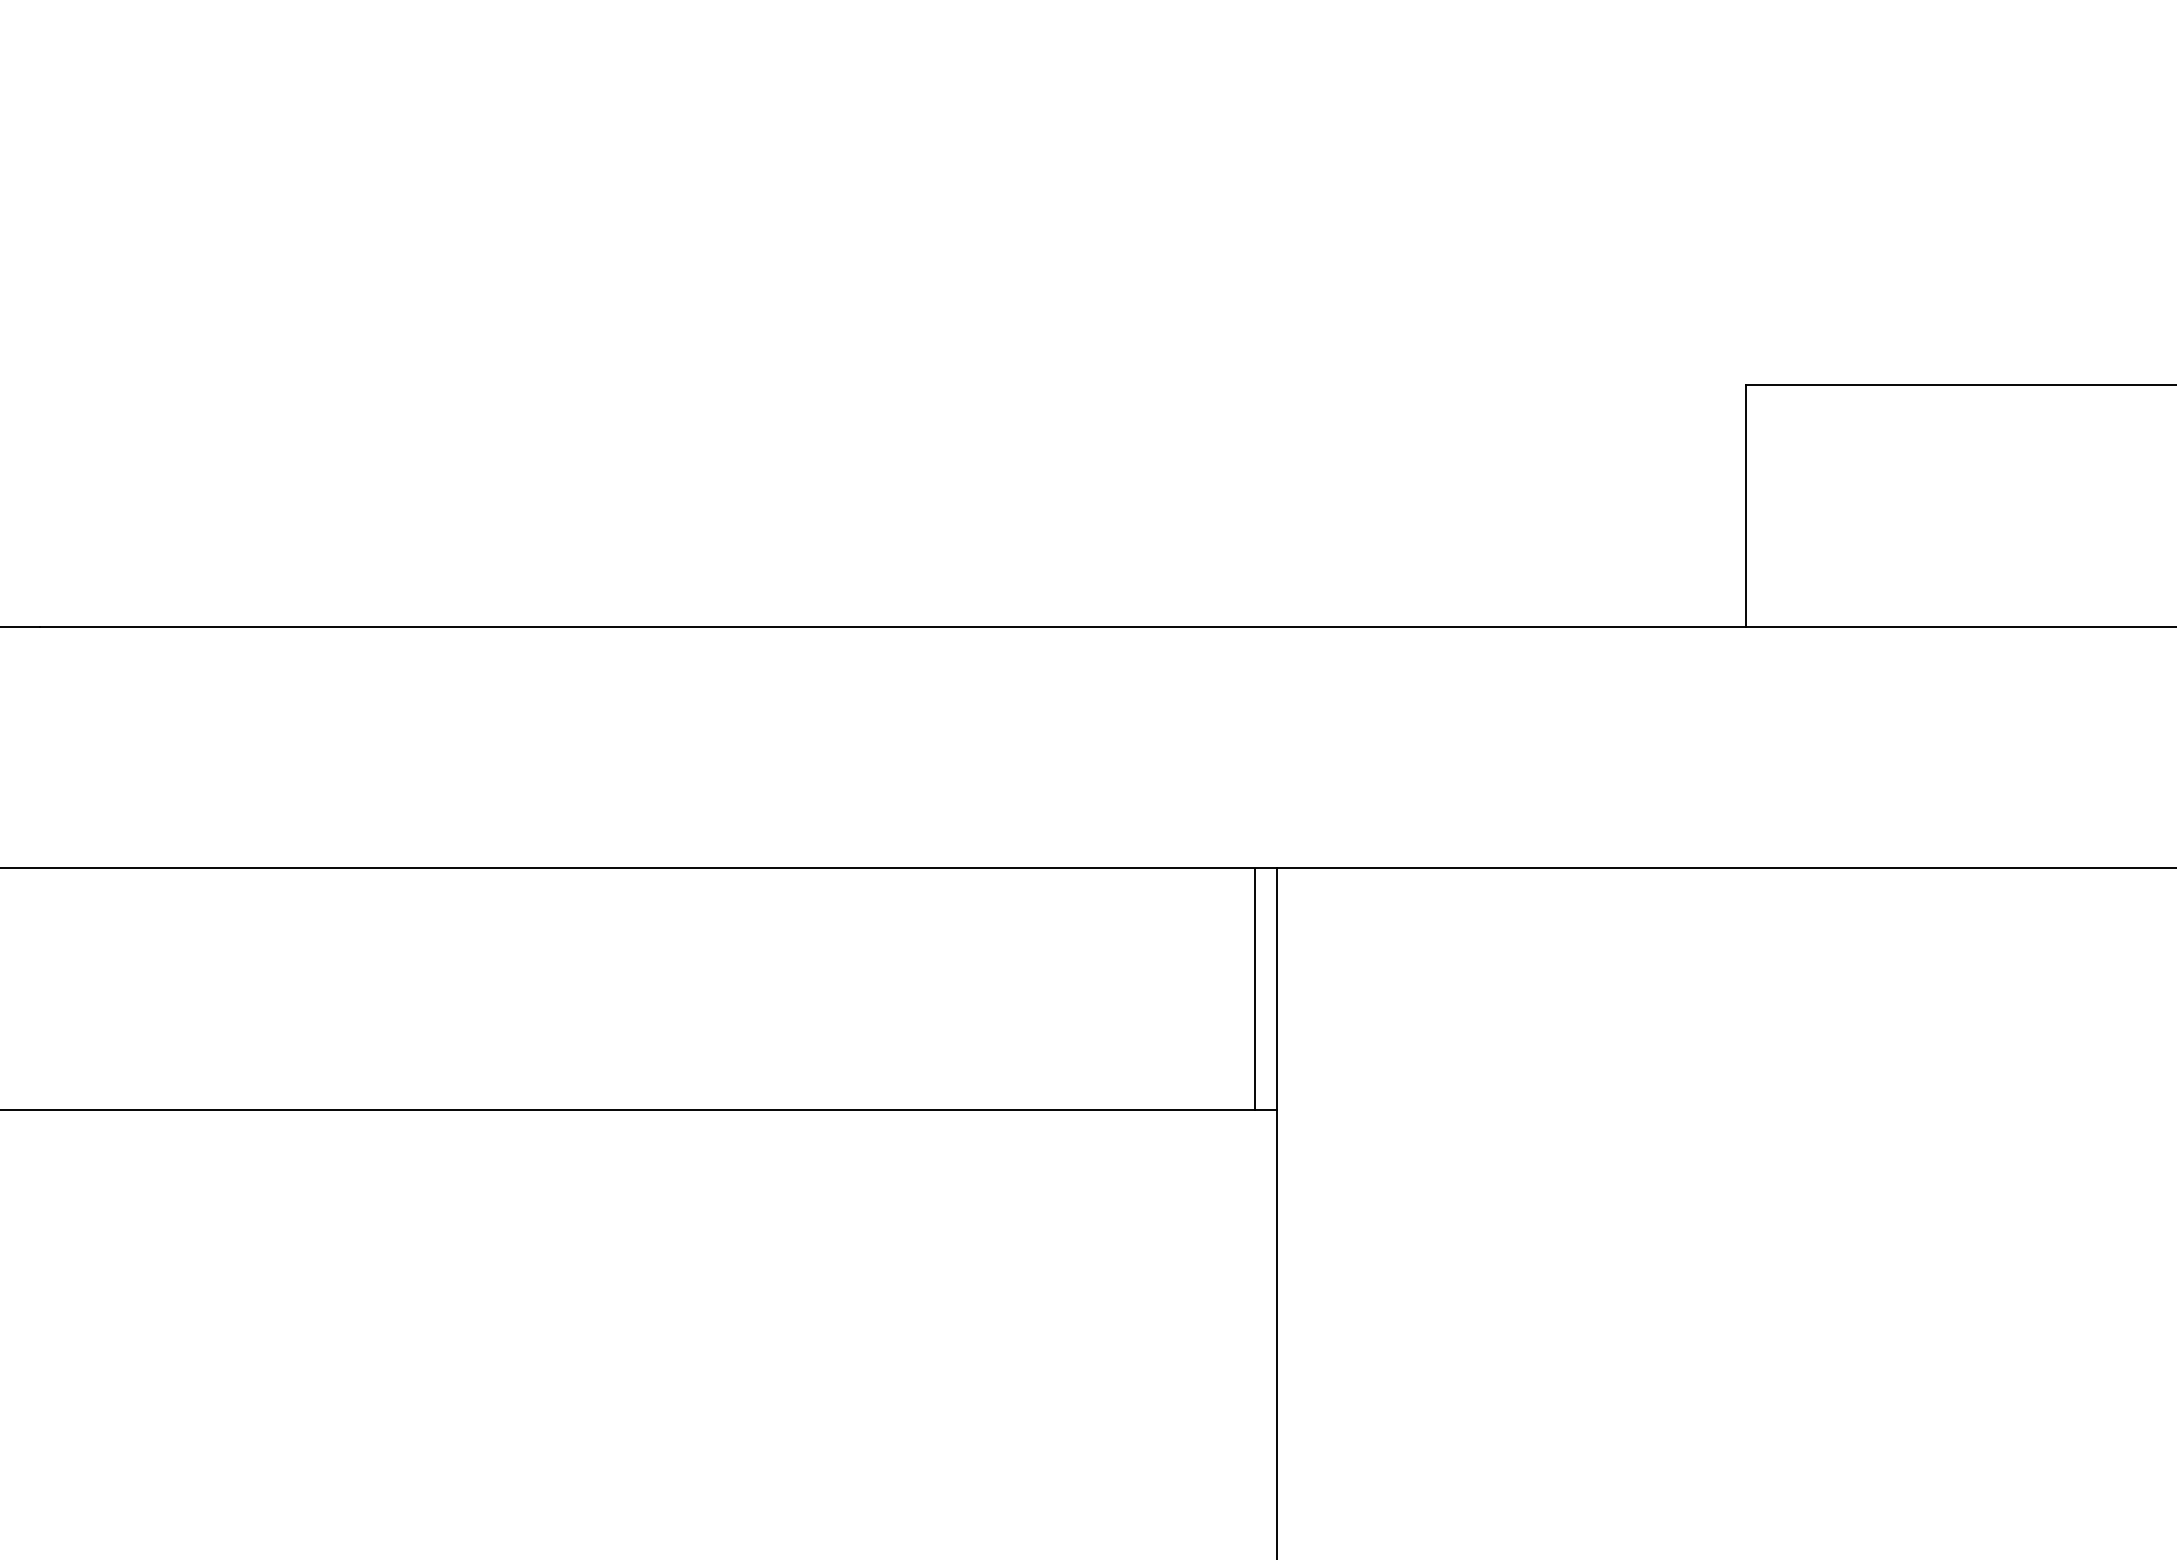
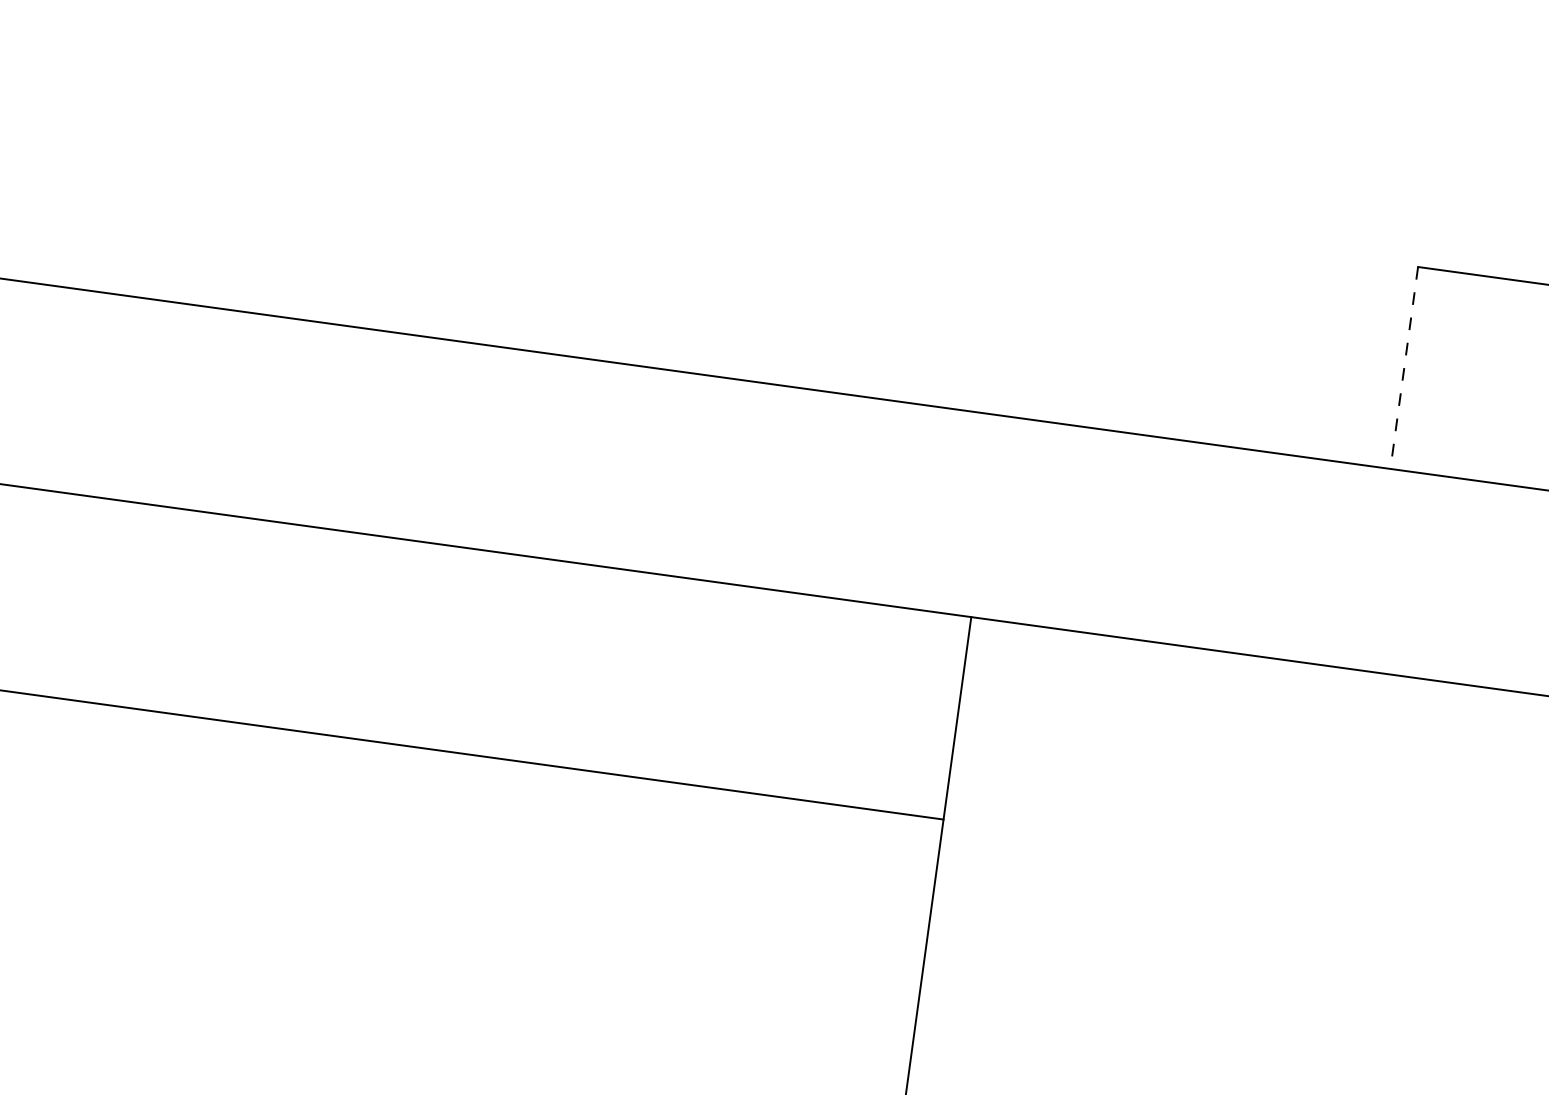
line: (1745, 505) -> (1404, 367), solid -> dashed
line: (1255, 989) -> (939, 716), removed

